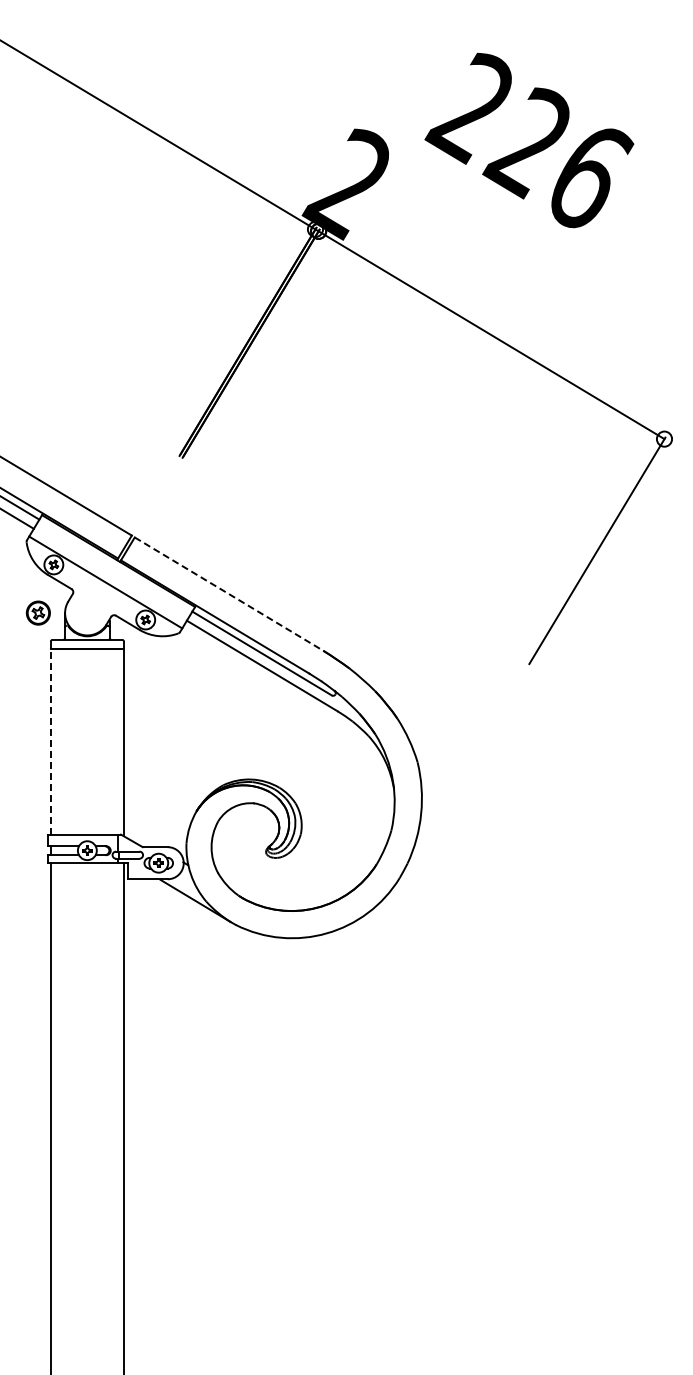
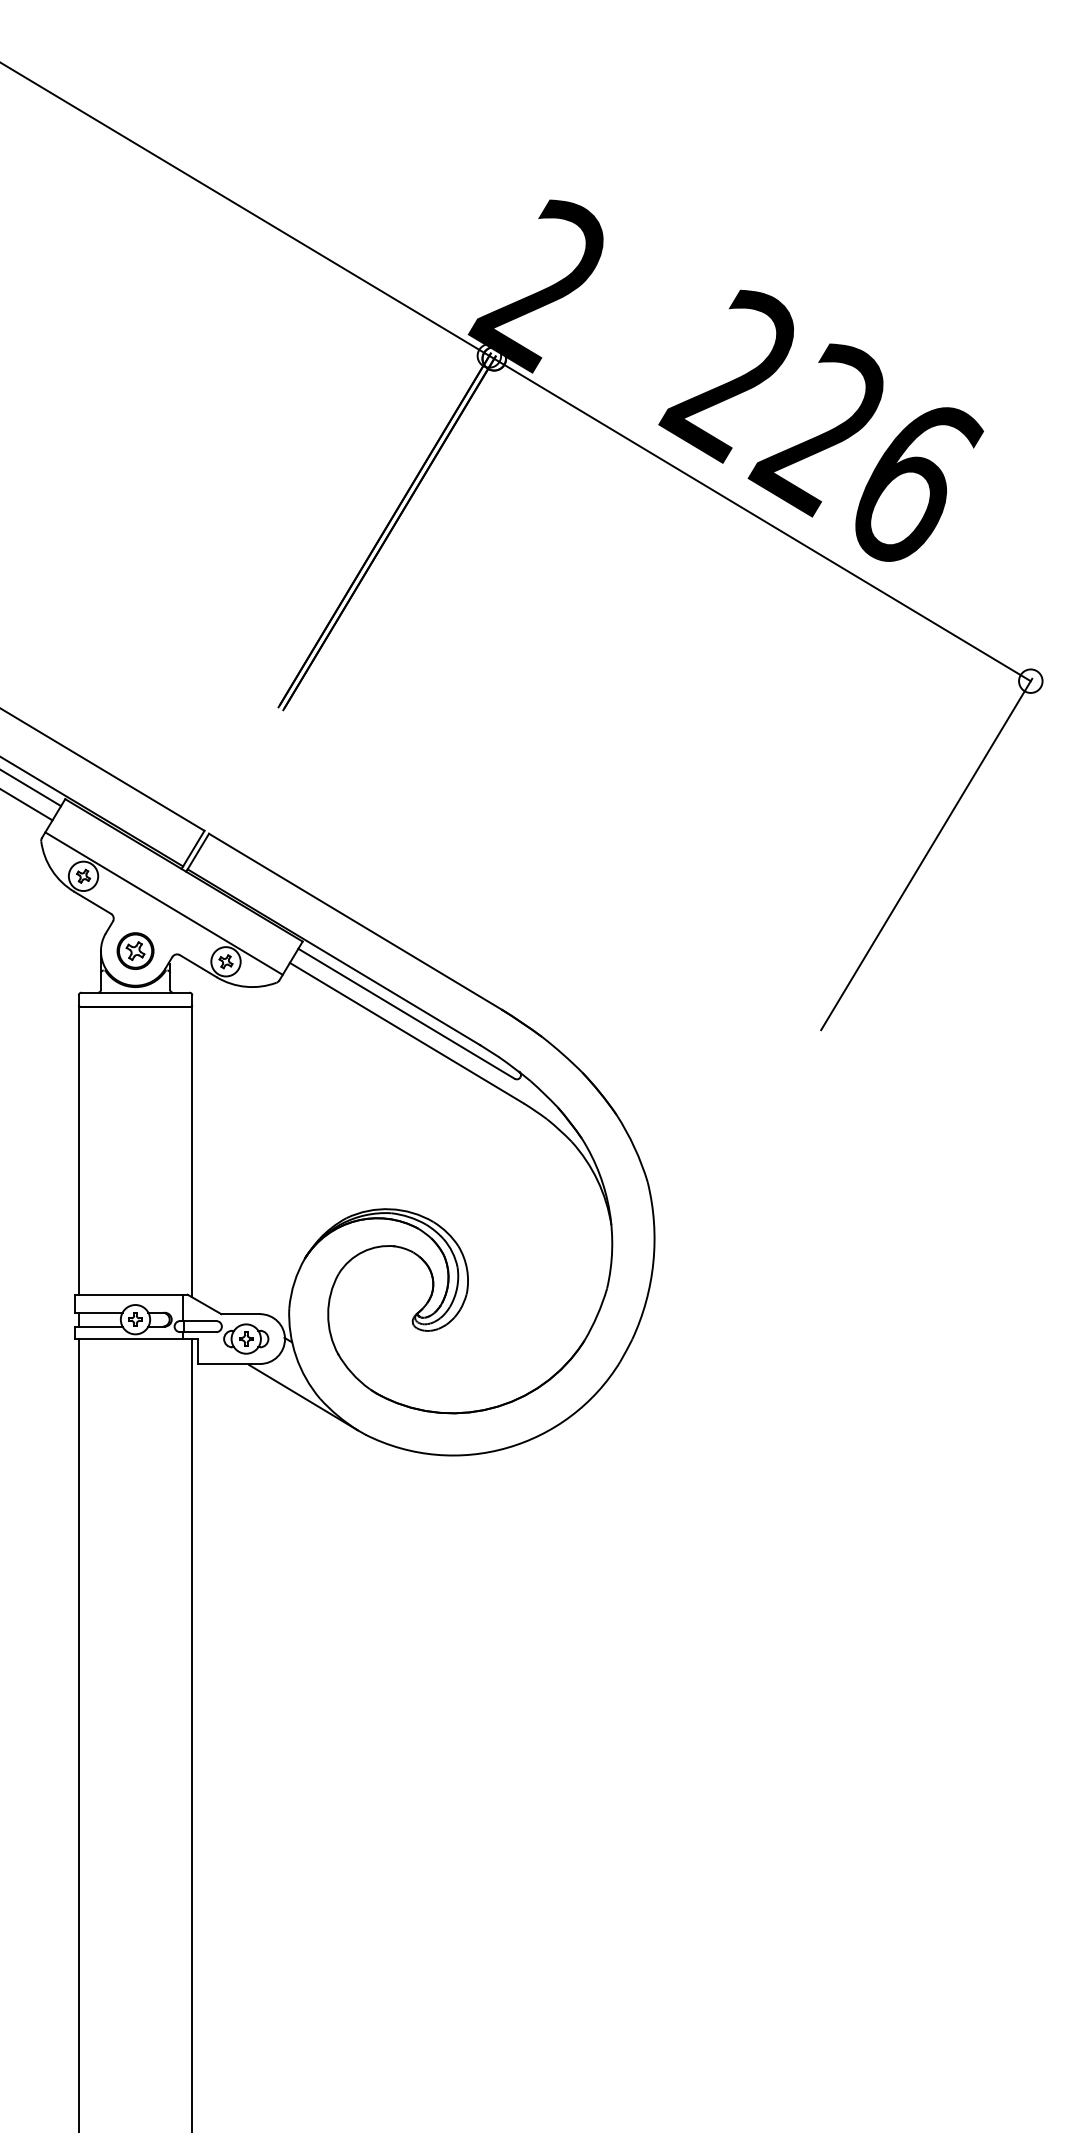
text: (529, 140) -> (821, 425), moved
line: (229, 594) -> (355, 922), dashed -> solid
part: (37, 612) -> (134, 950), moved
line: (51, 741) -> (79, 1150), dashed -> solid

